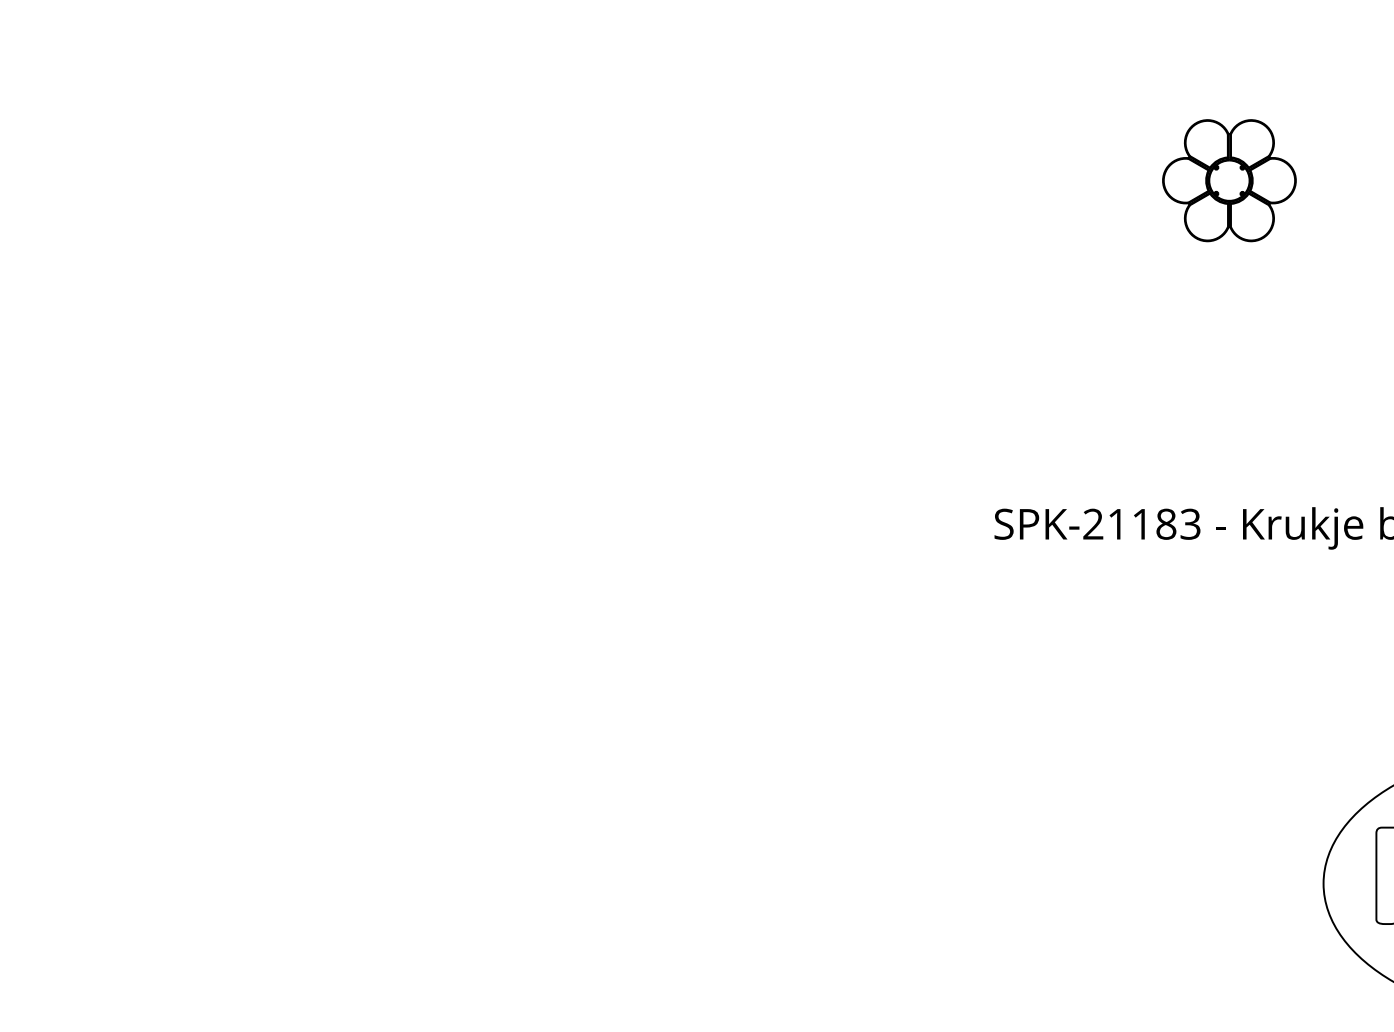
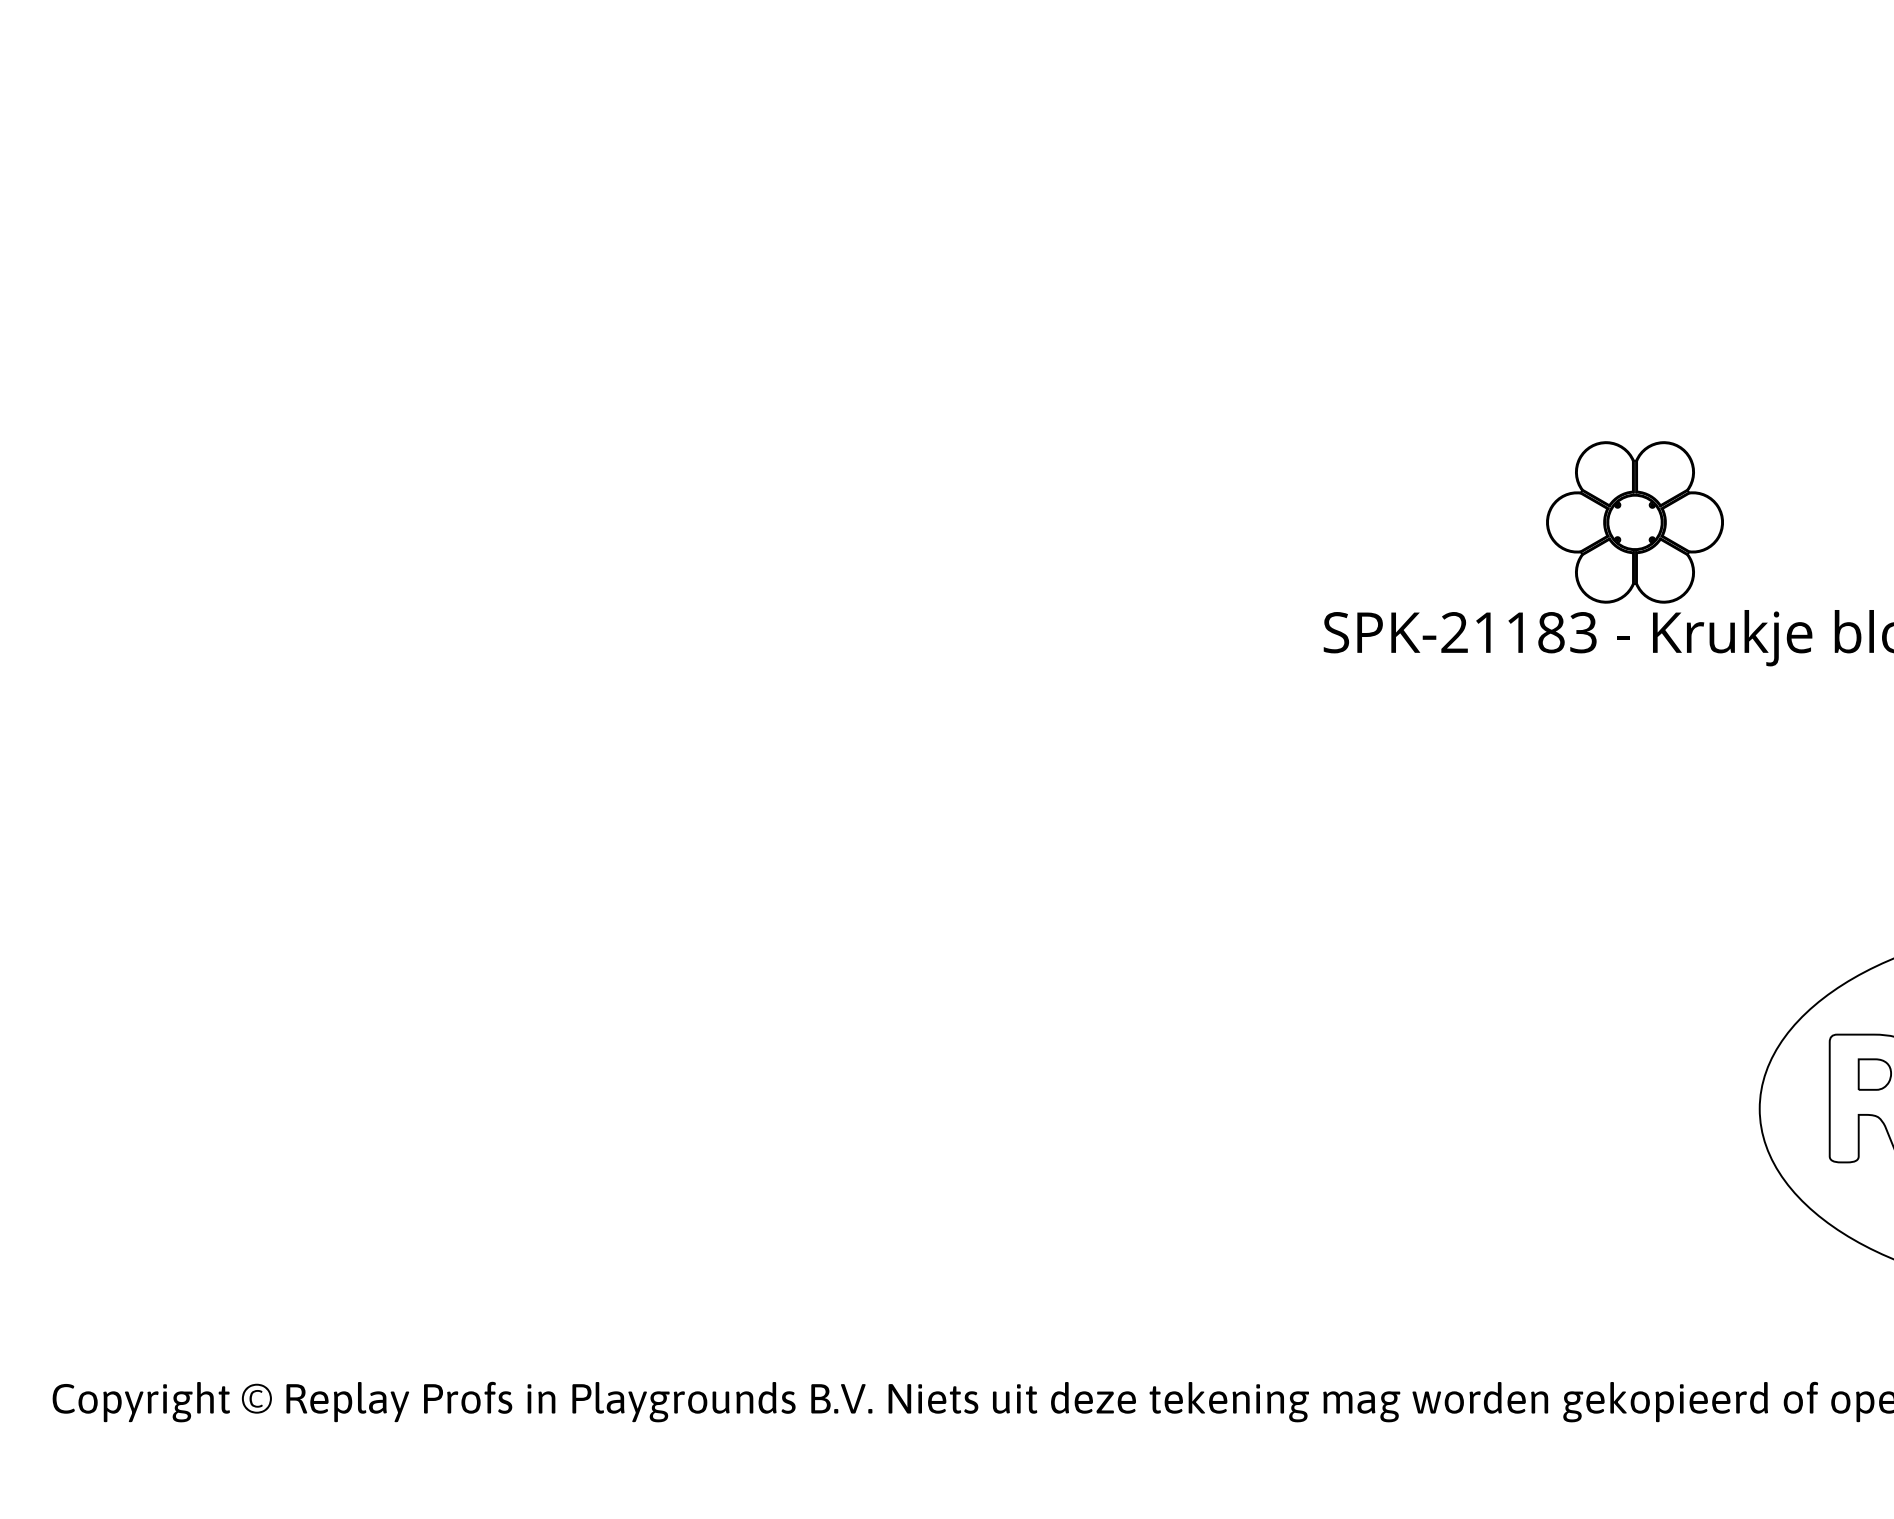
part: (1229, 180) -> (1634, 522), moved

